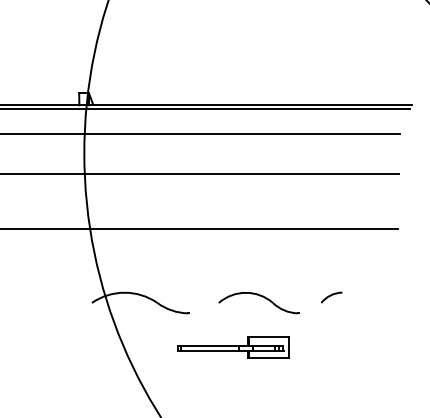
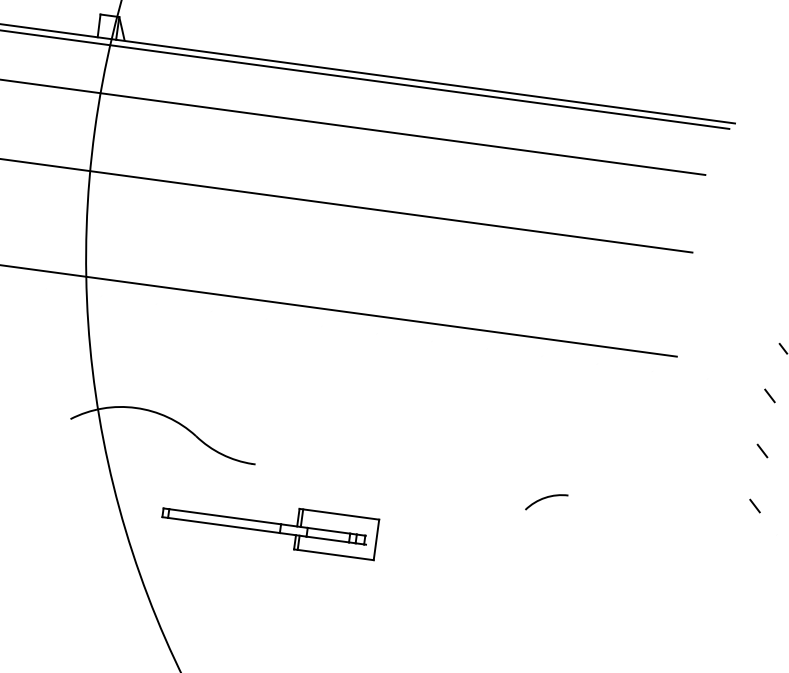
part: (259, 296) -> (393, 450), removed
arc: (331, 296) -> (546, 500), moved
part: (233, 347) -> (269, 525), moved

